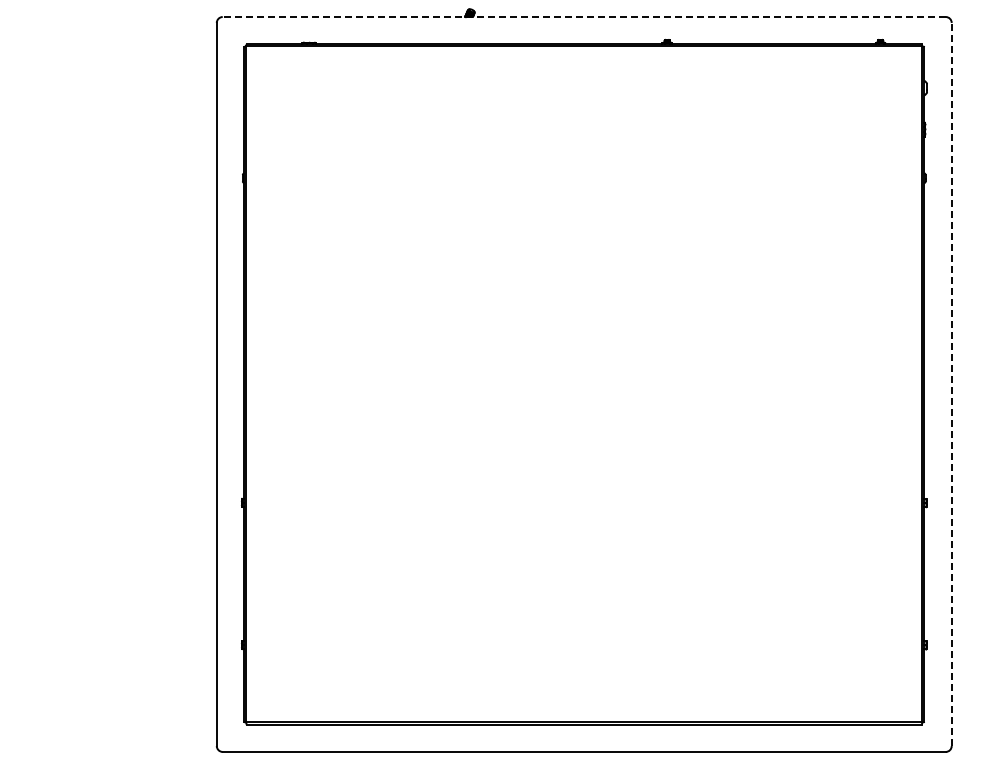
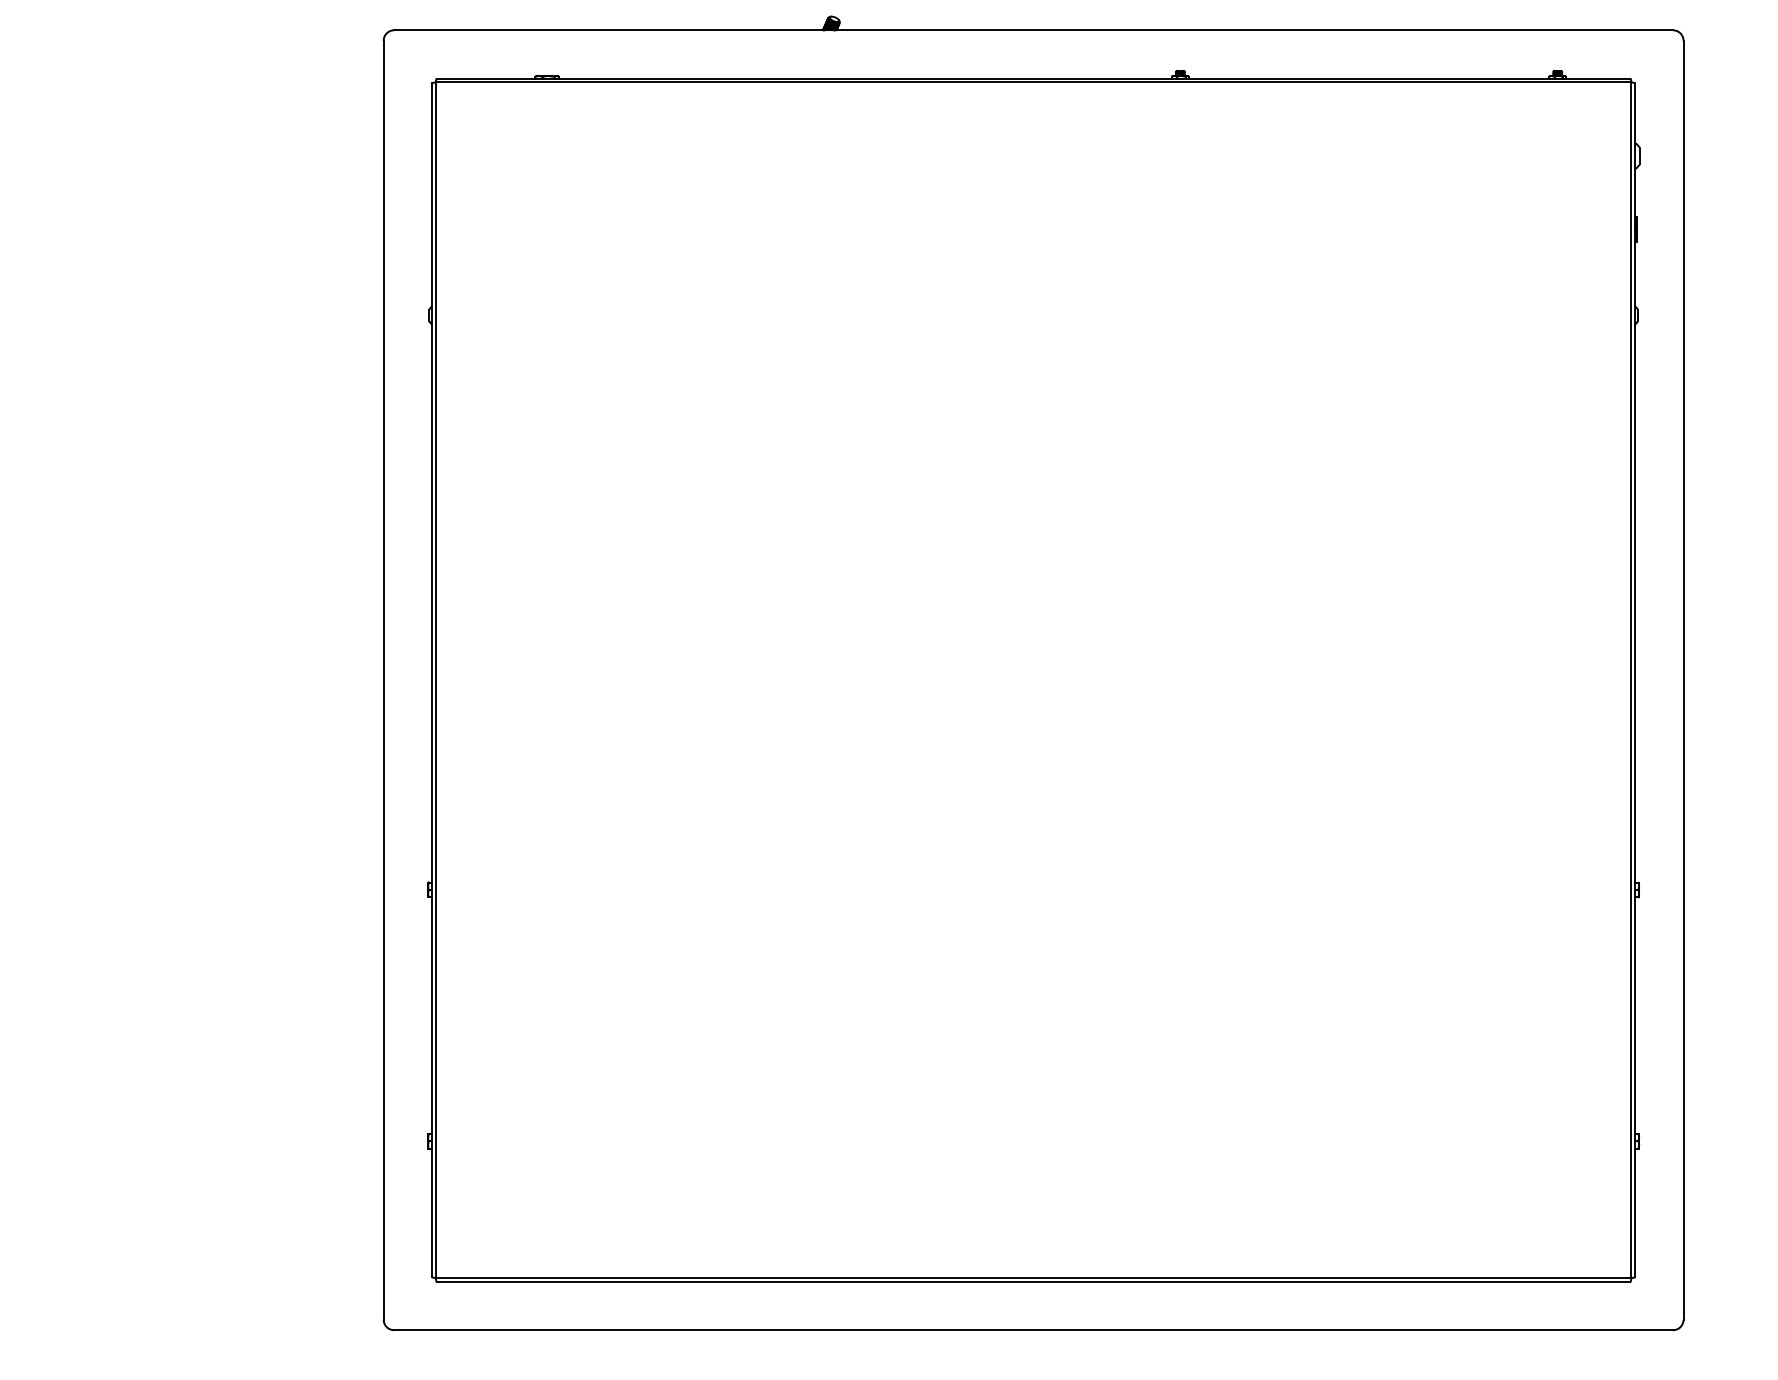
line: (584, 17) -> (1034, 31), dashed -> solid
line: (951, 384) -> (1683, 680), dashed -> solid

